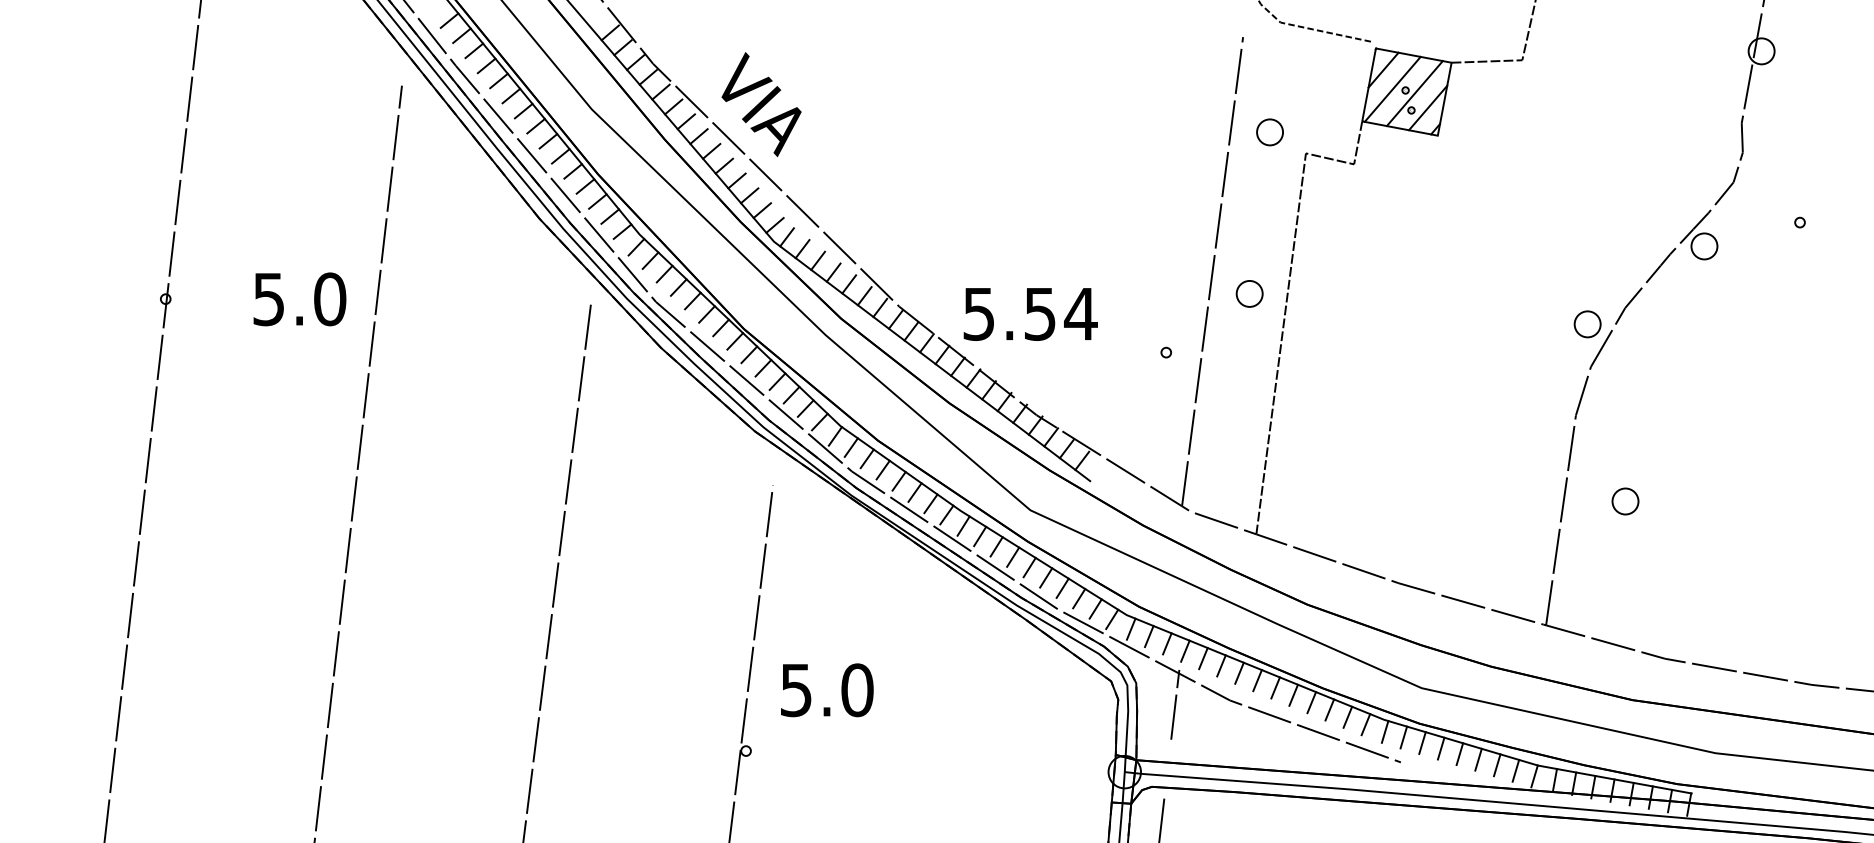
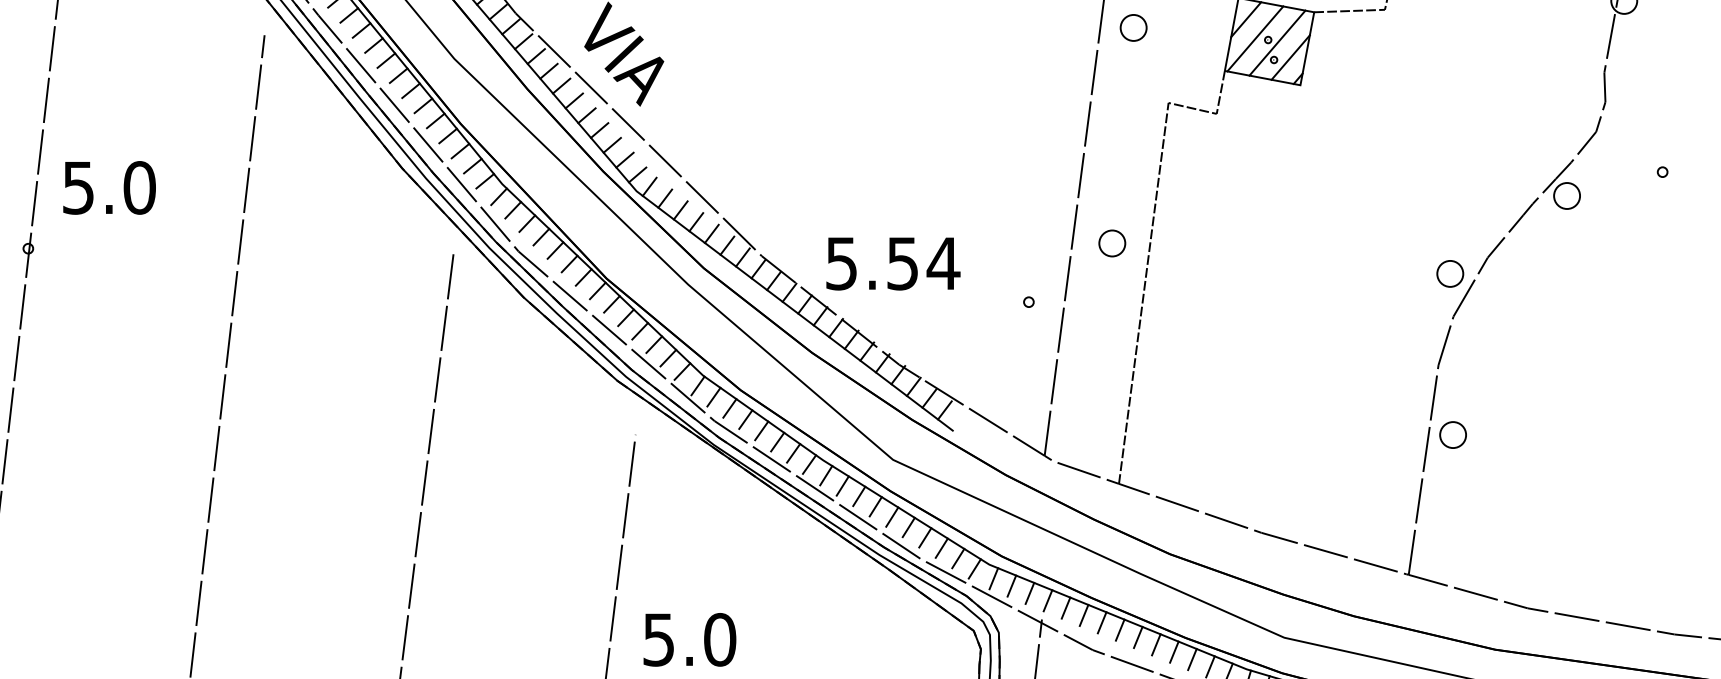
part: (1269, 132) -> (1133, 28), moved
text: (299, 299) -> (109, 188), moved
part: (1625, 501) -> (1453, 435), moved

